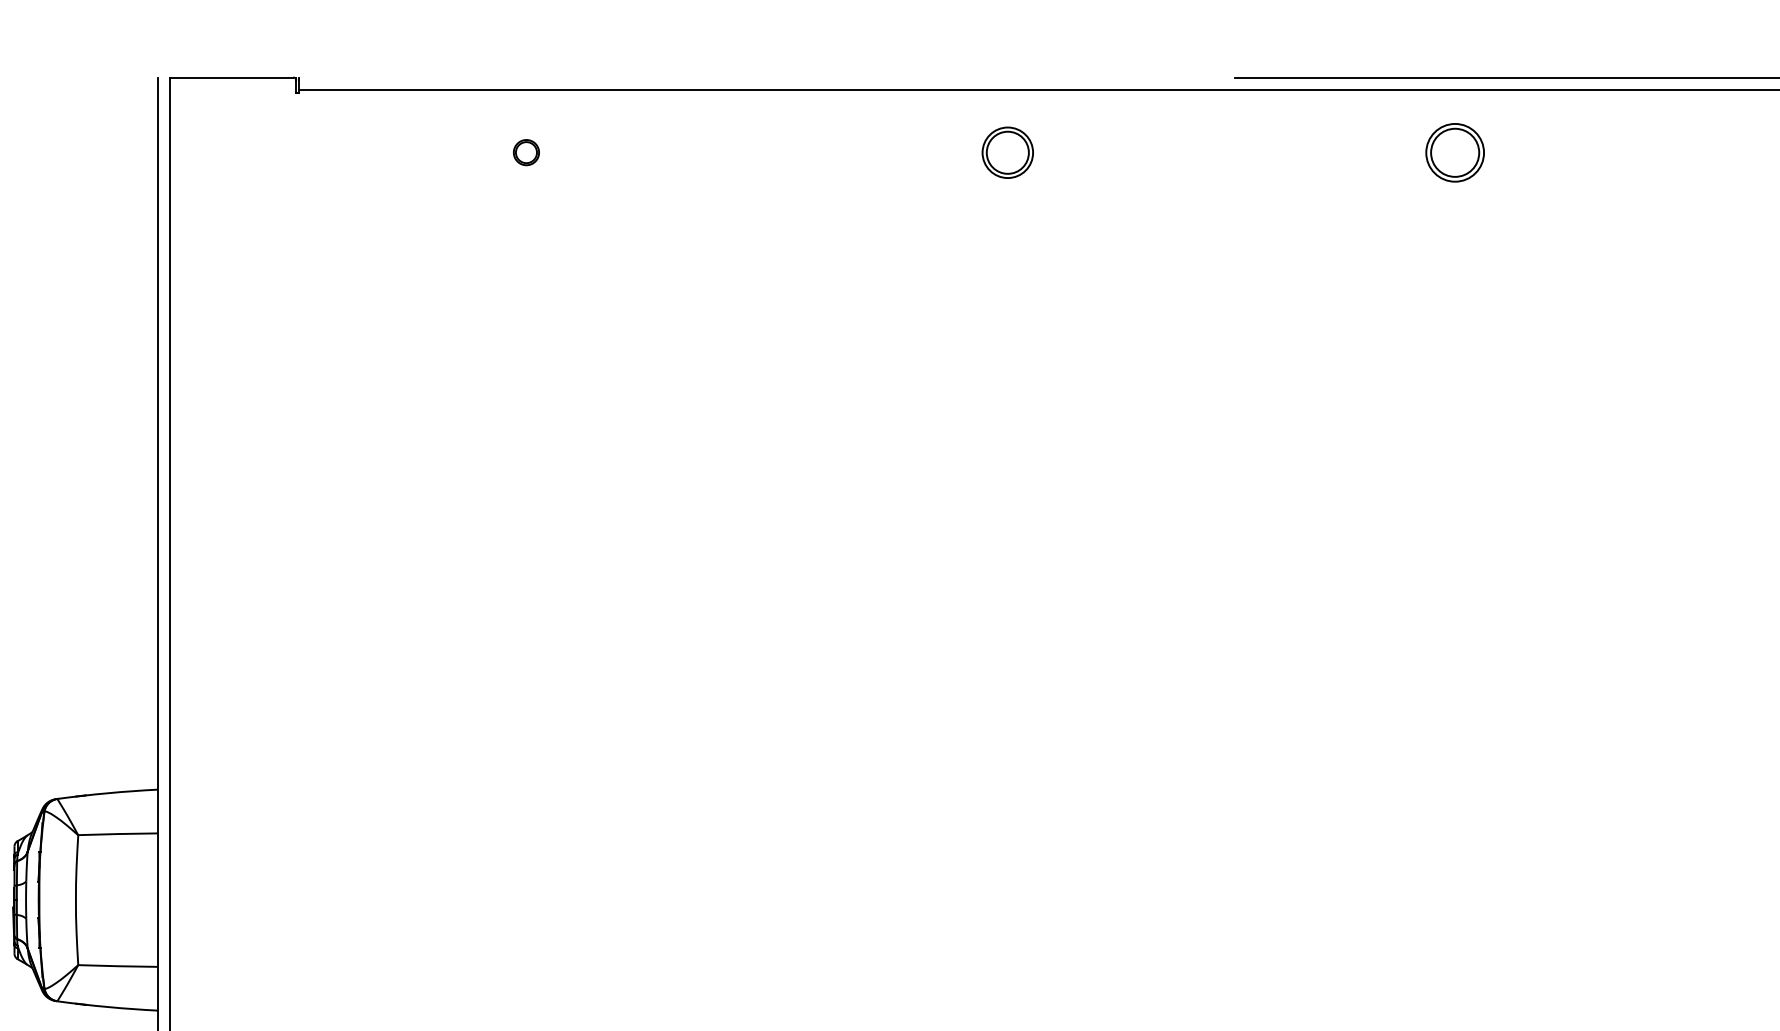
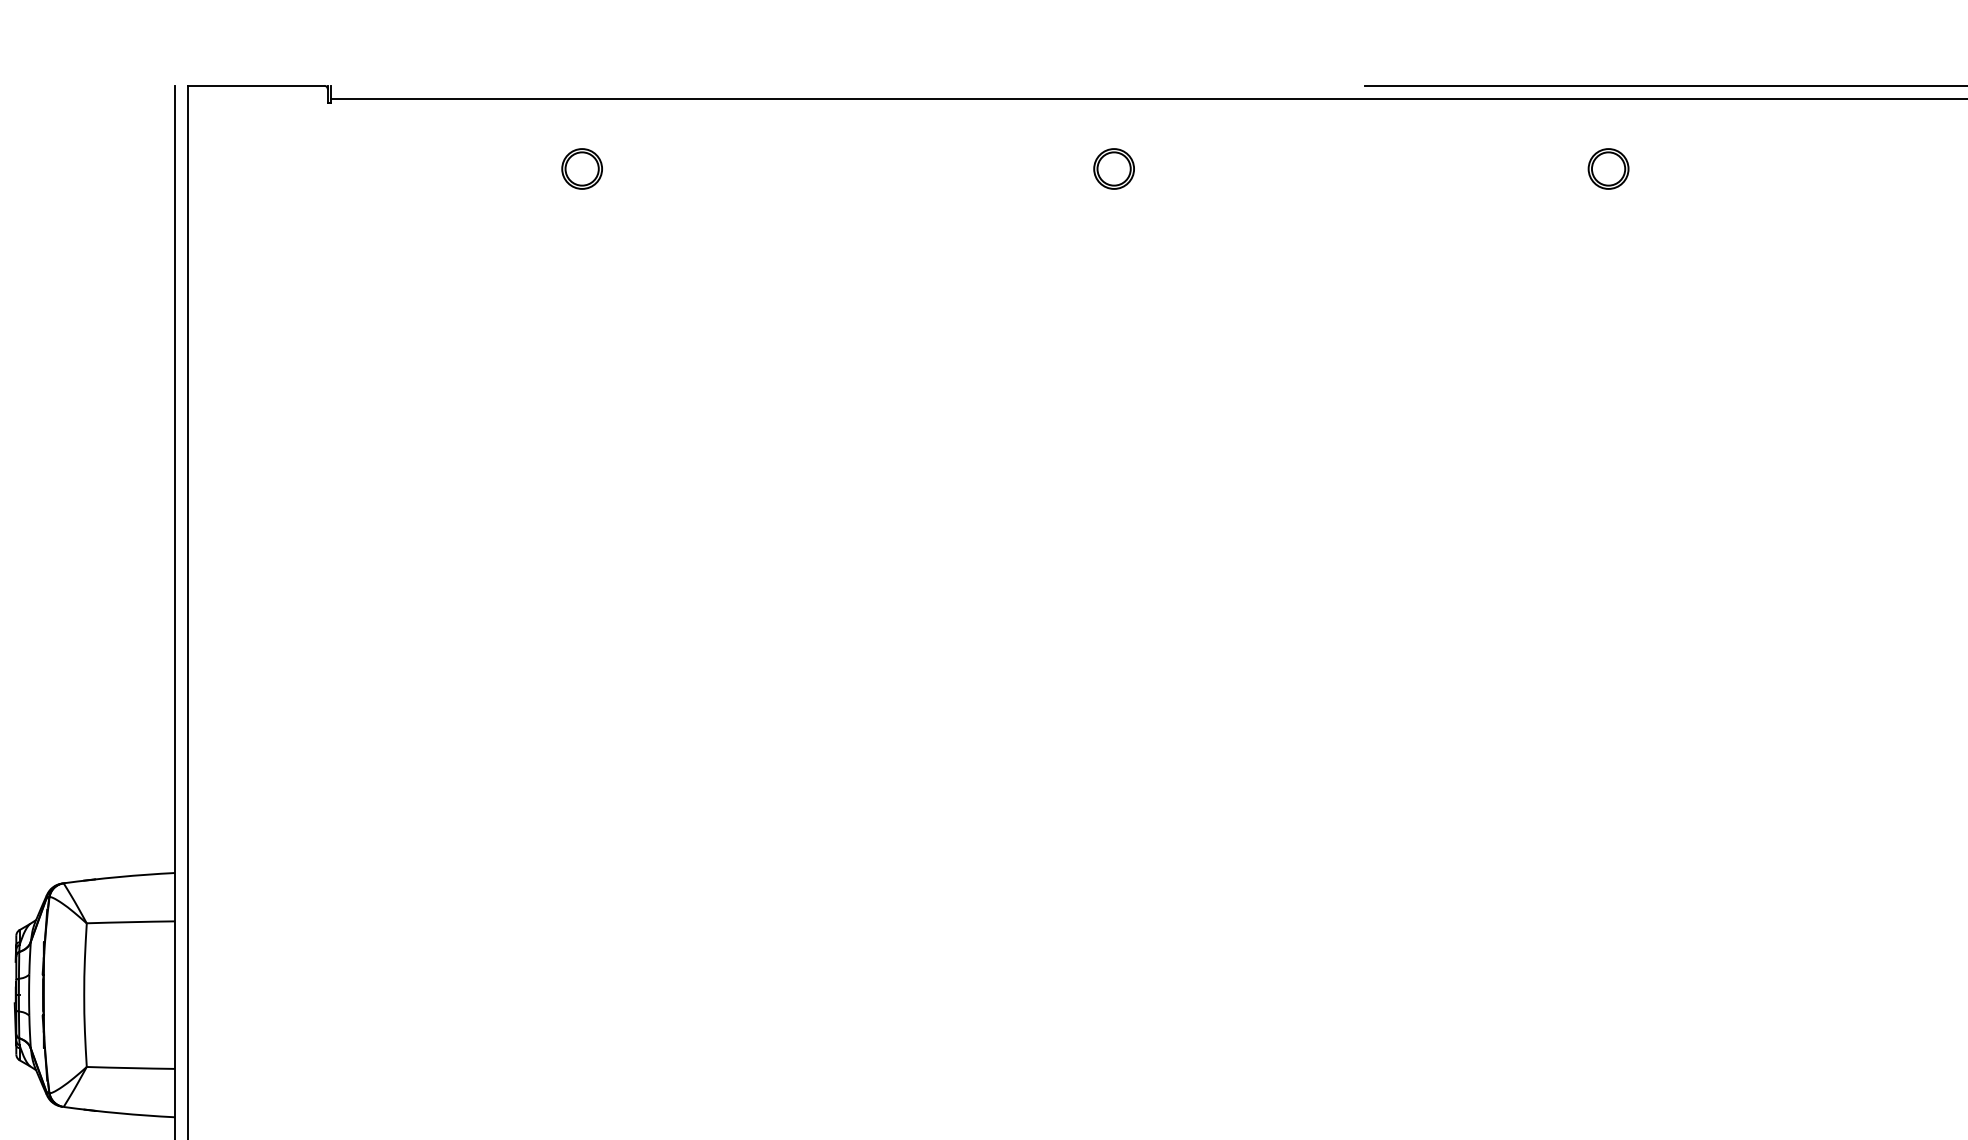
part: (526, 152) -> (582, 168), size x1.43
part: (1007, 152) -> (1113, 168), size x0.71
part: (1454, 152) -> (1607, 168), size x0.62

